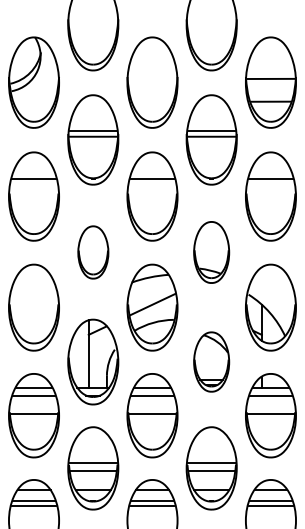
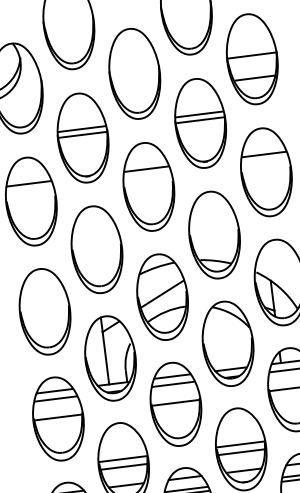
part: (93, 252) -> (97, 249), size x1.67
part: (211, 252) -> (214, 235), size x1.43
part: (211, 361) -> (227, 343), size x1.43

